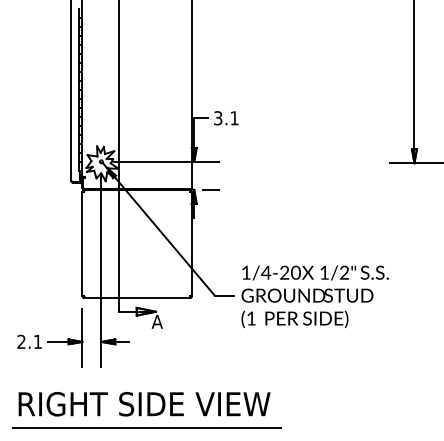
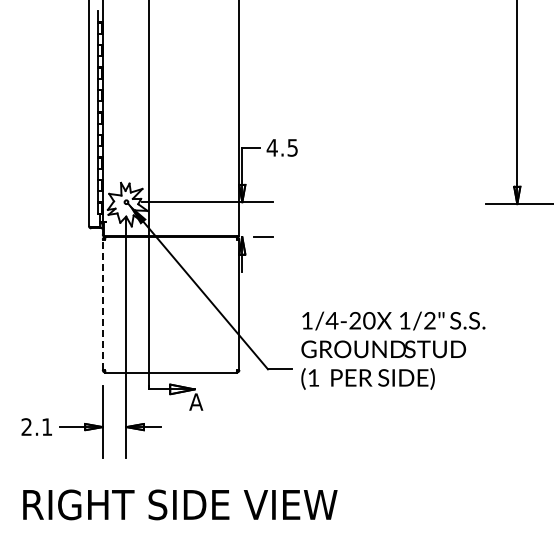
text: (225, 117) -> (281, 147), 3.1 -> 4.5
line: (82, 243) -> (102, 304), solid -> dashed
text: (315, 296) -> (393, 350), moved
line: (147, 427) -> (183, 534), removed

